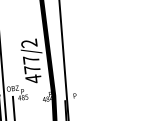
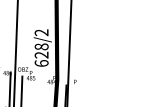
text: (32, 69) -> (41, 55), 477/2 -> 628/2

